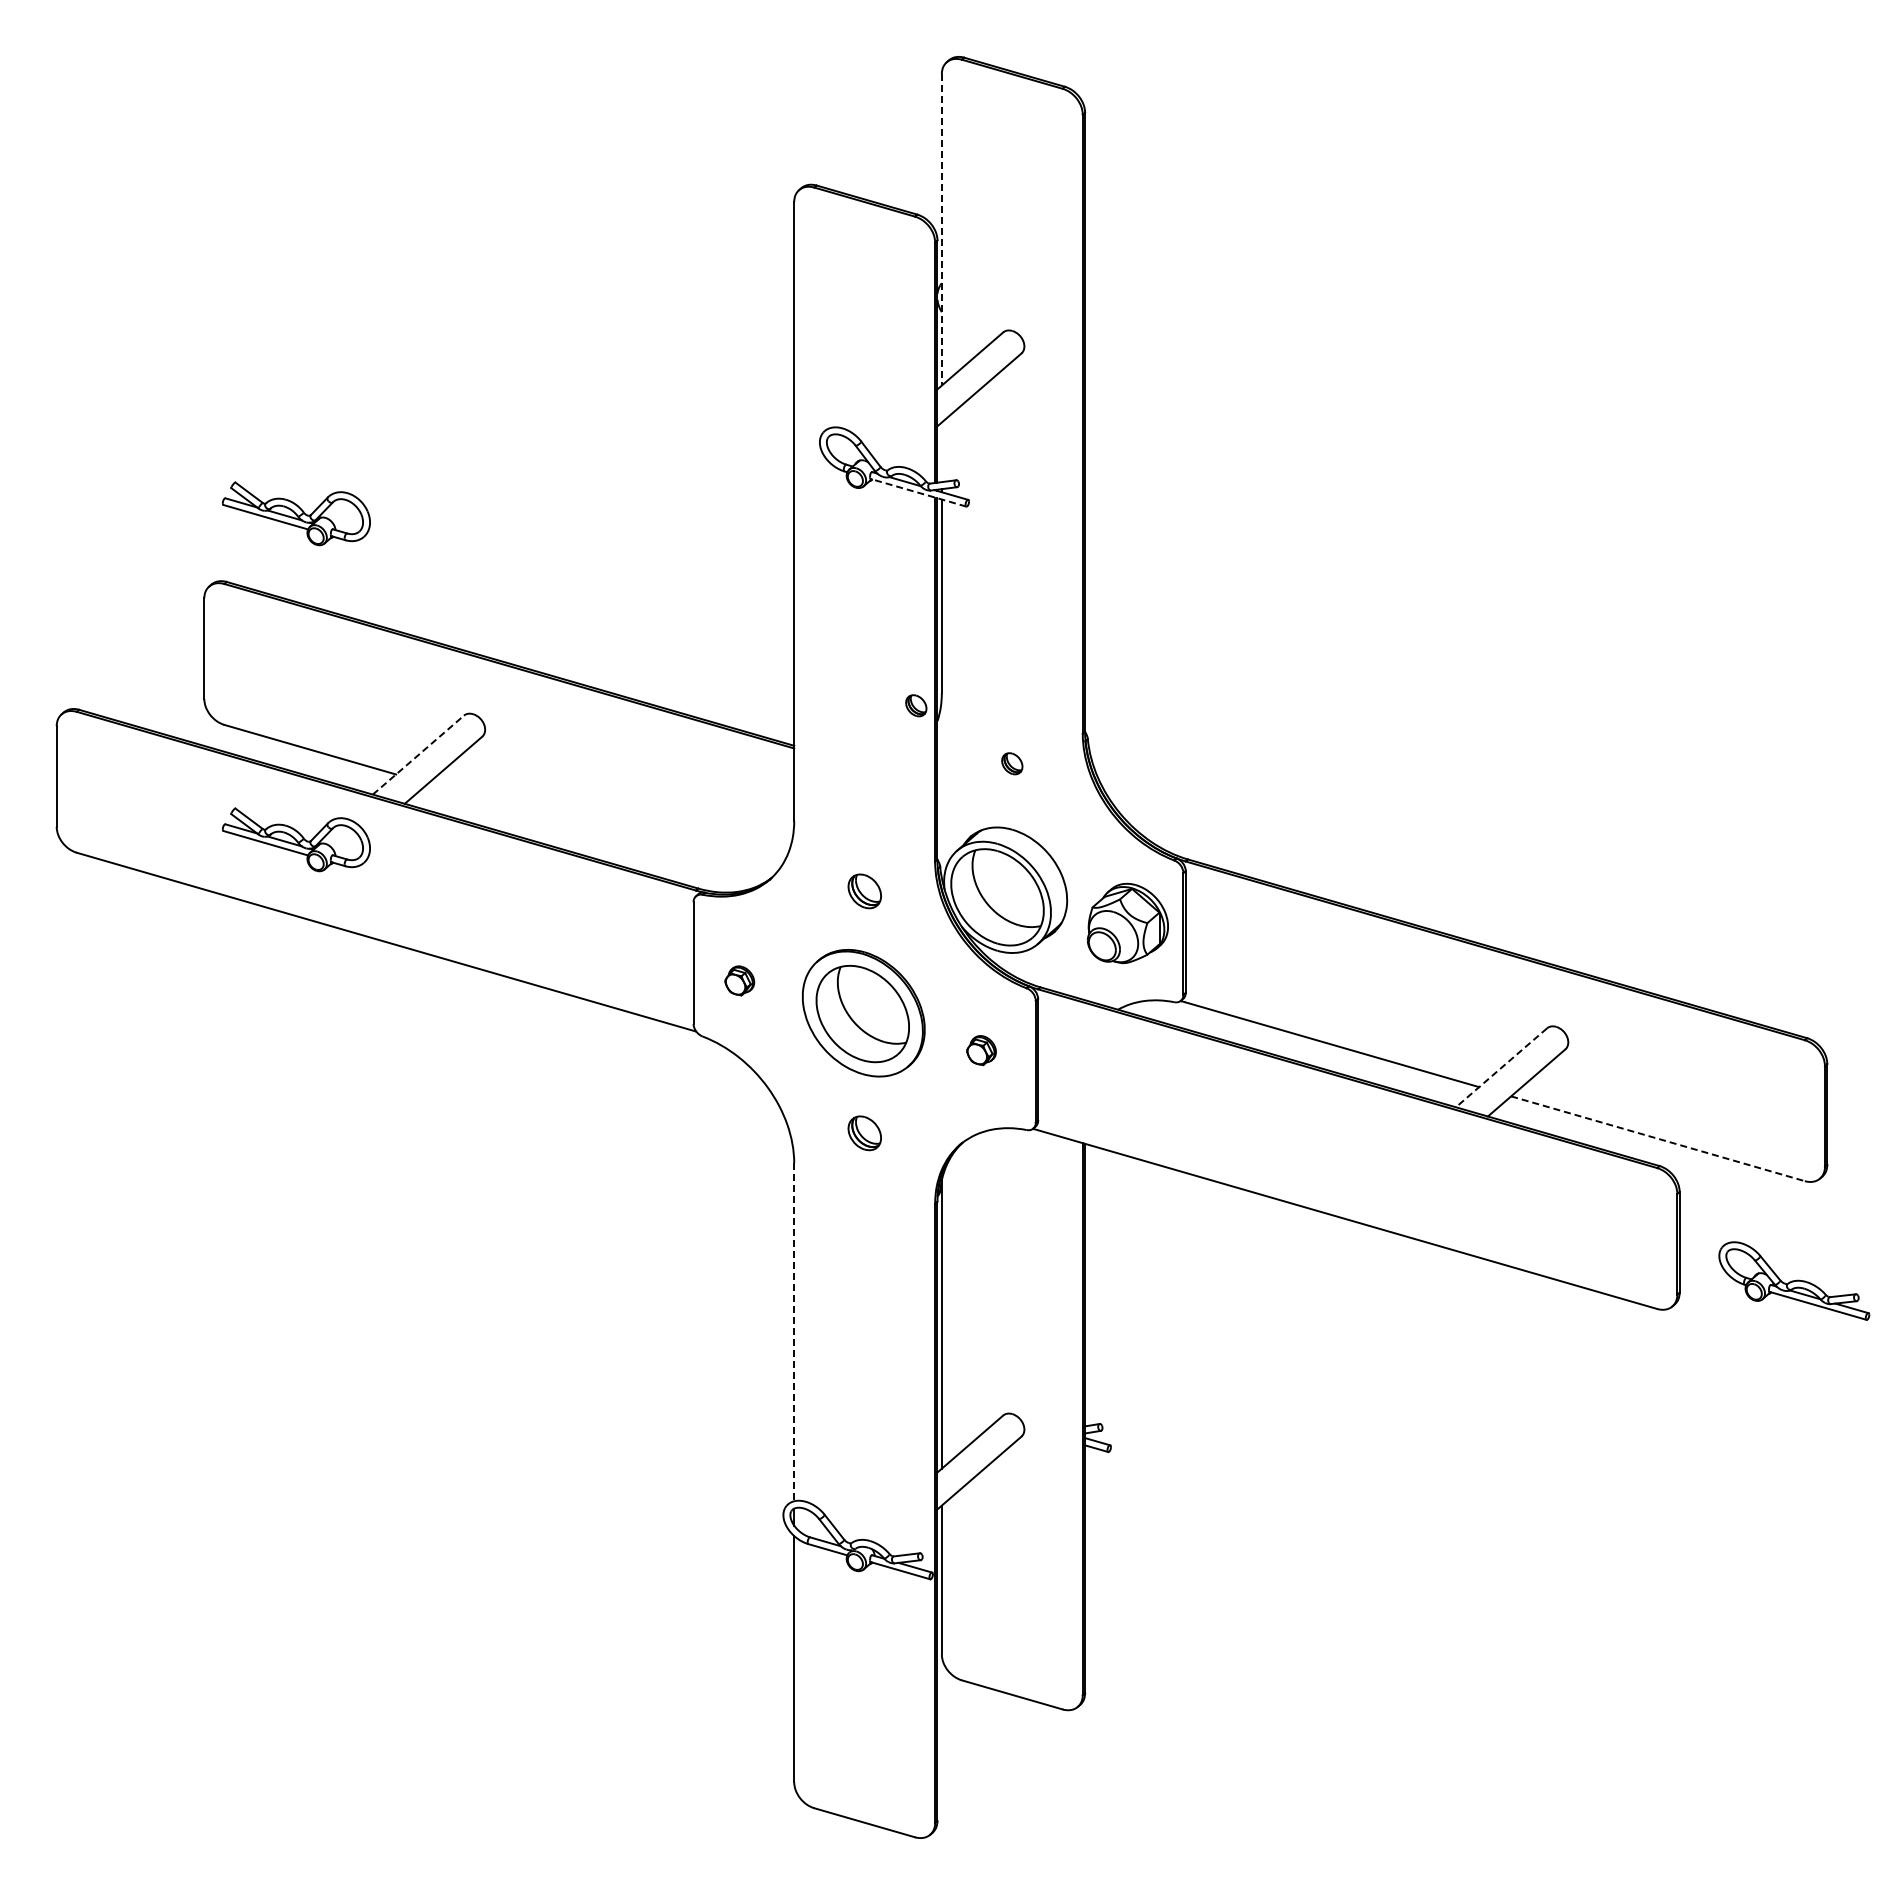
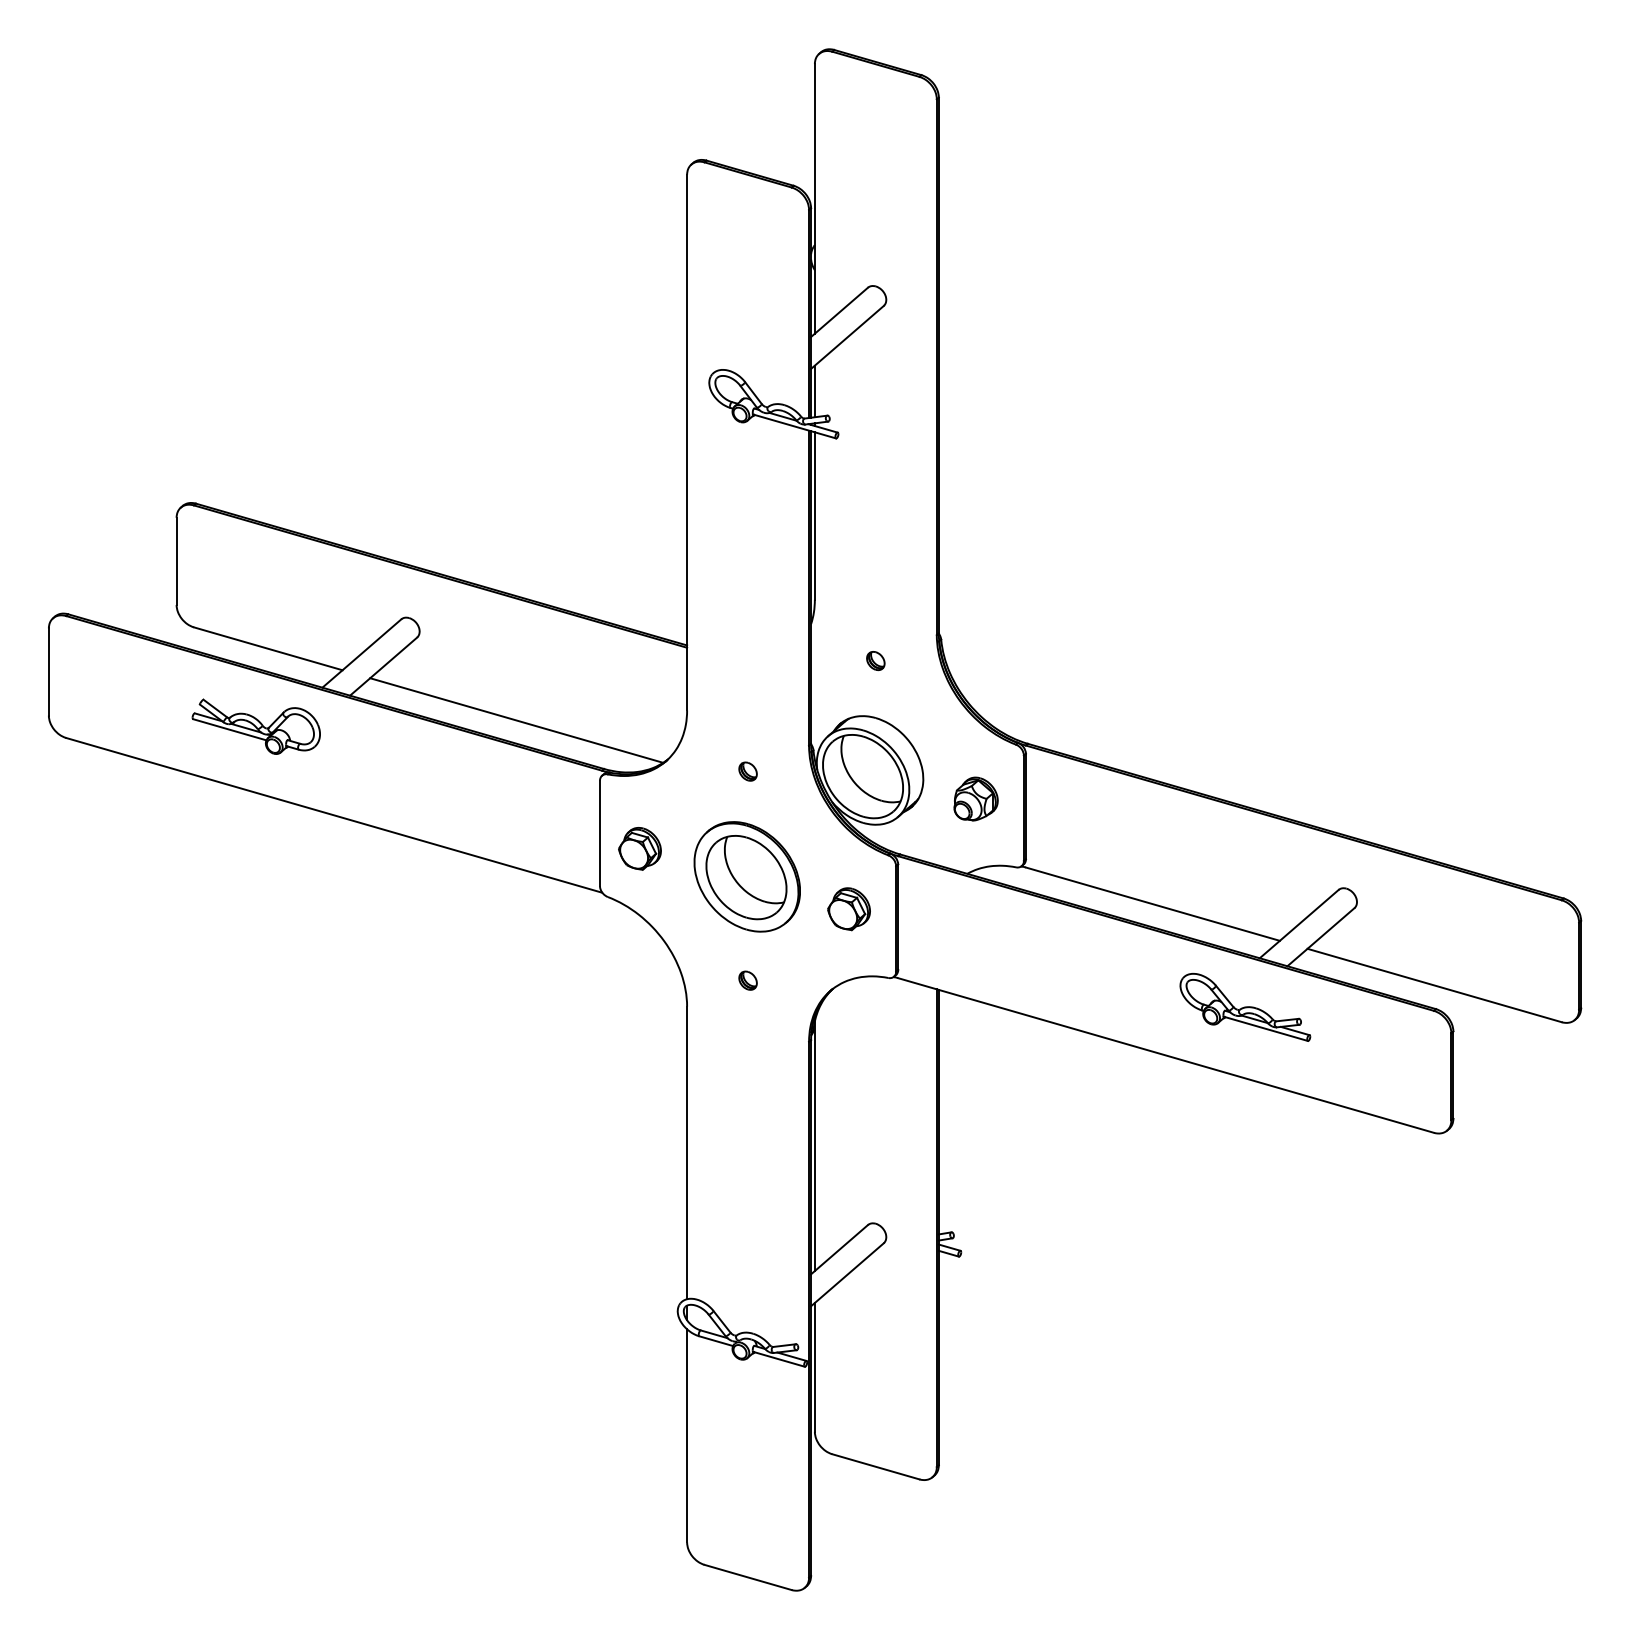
line: (941, 229) -> (814, 198), dashed -> solid
line: (941, 452) -> (814, 391), added
line: (917, 492) -> (793, 426), dashed -> solid
part: (296, 513) -> (256, 444), removed
part: (916, 705) -> (792, 610), removed
line: (418, 754) -> (361, 652), dashed -> solid
line: (597, 832) -> (516, 720), added
part: (864, 891) -> (747, 771), size x0.62
part: (1128, 922) -> (976, 798), size x0.62
part: (739, 980) -> (639, 848), size x1.67
part: (981, 1050) -> (849, 909), size x1.67
line: (1501, 1068) -> (1299, 924), dashed -> solid
part: (864, 1132) -> (747, 980), size x0.62
line: (1658, 1138) -> (1435, 985), dashed -> solid
part: (1794, 1280) -> (1245, 1006), moved
line: (794, 1332) -> (687, 1153), dashed -> solid

